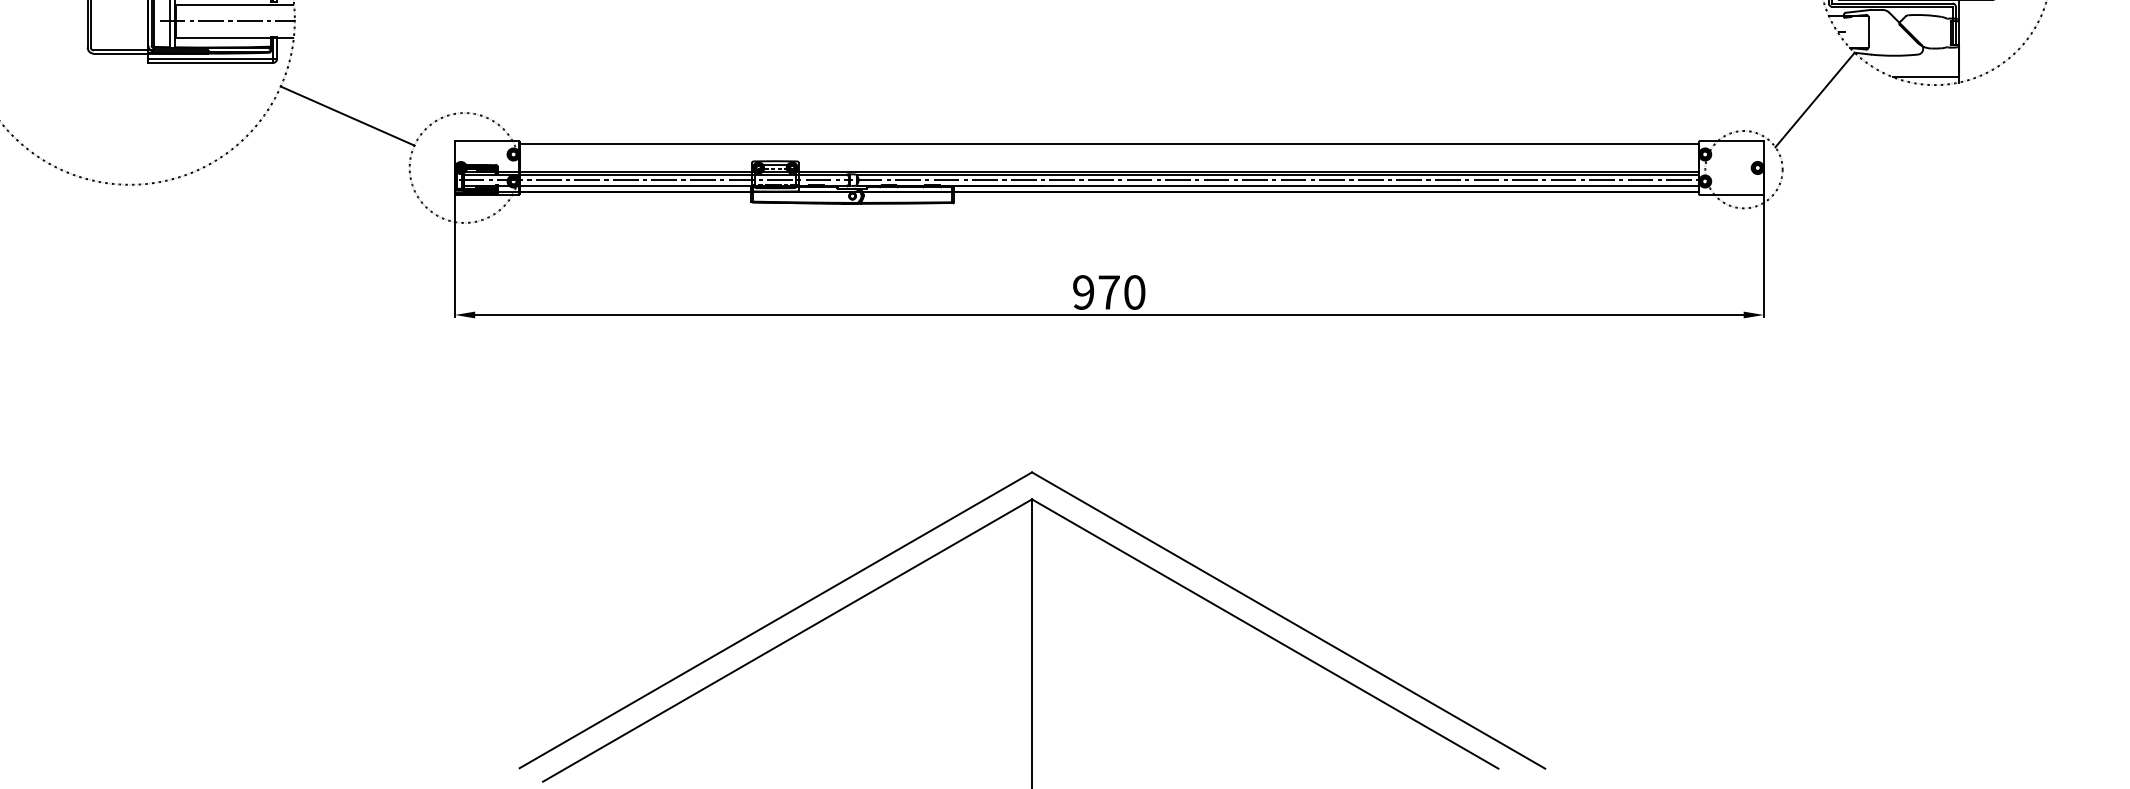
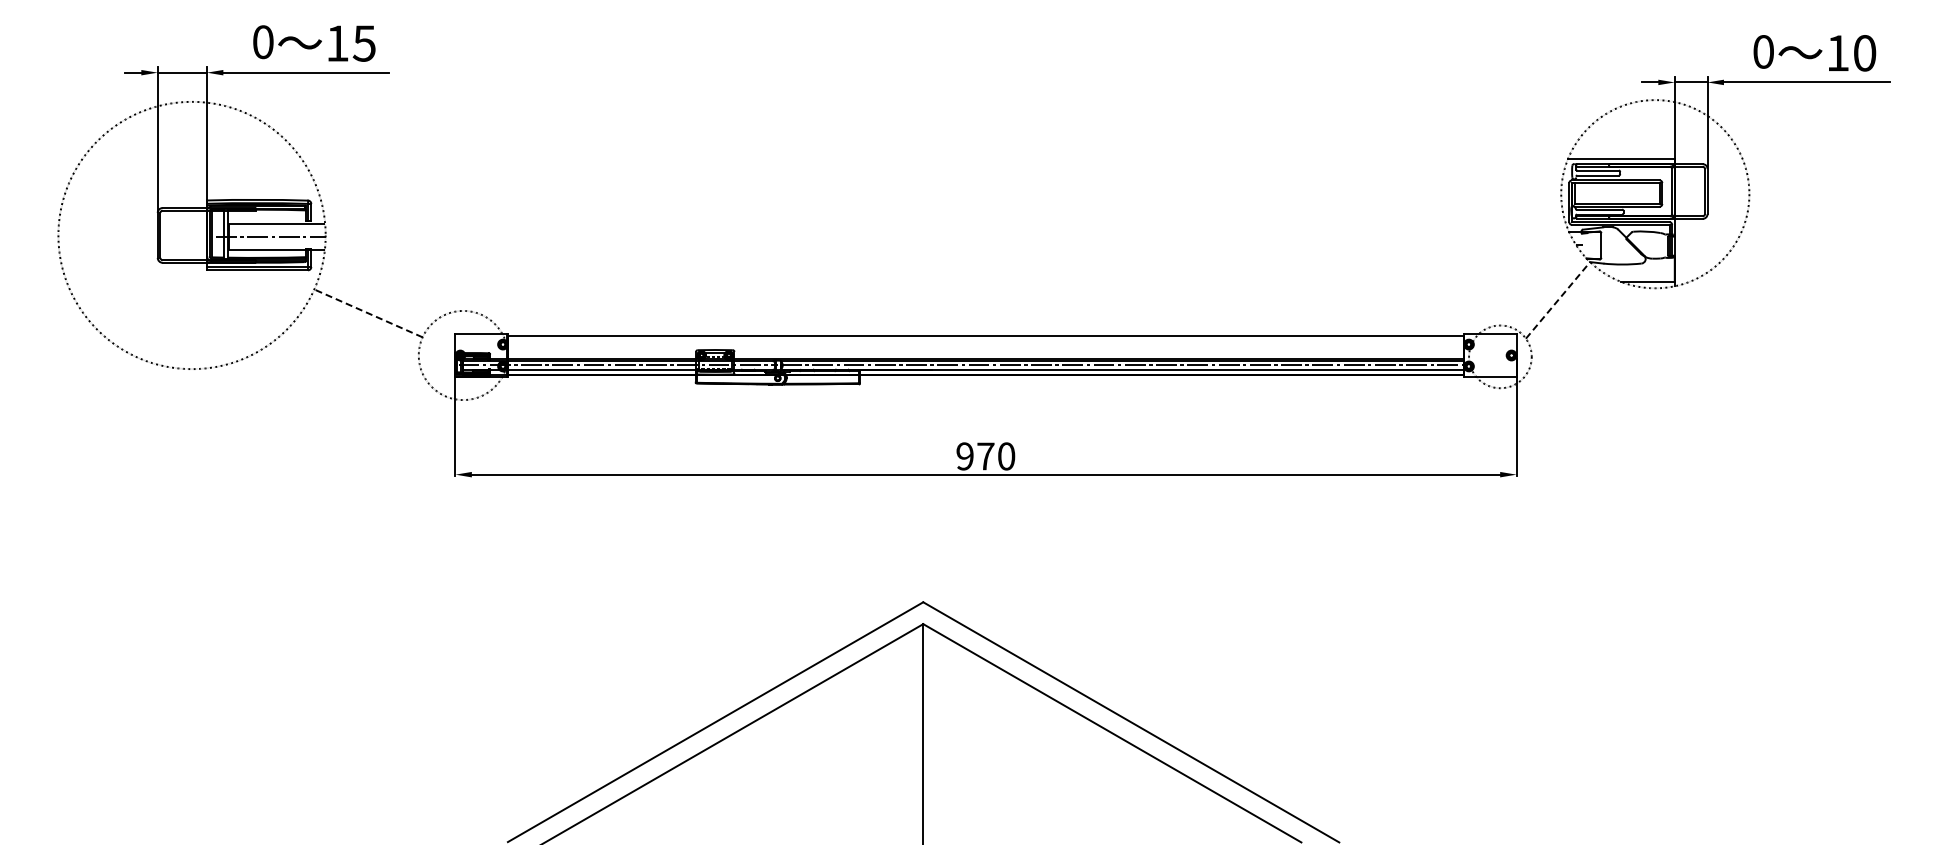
line: (1815, 100) -> (1558, 300), solid -> dashed
line: (347, 116) -> (368, 313), solid -> dashed

